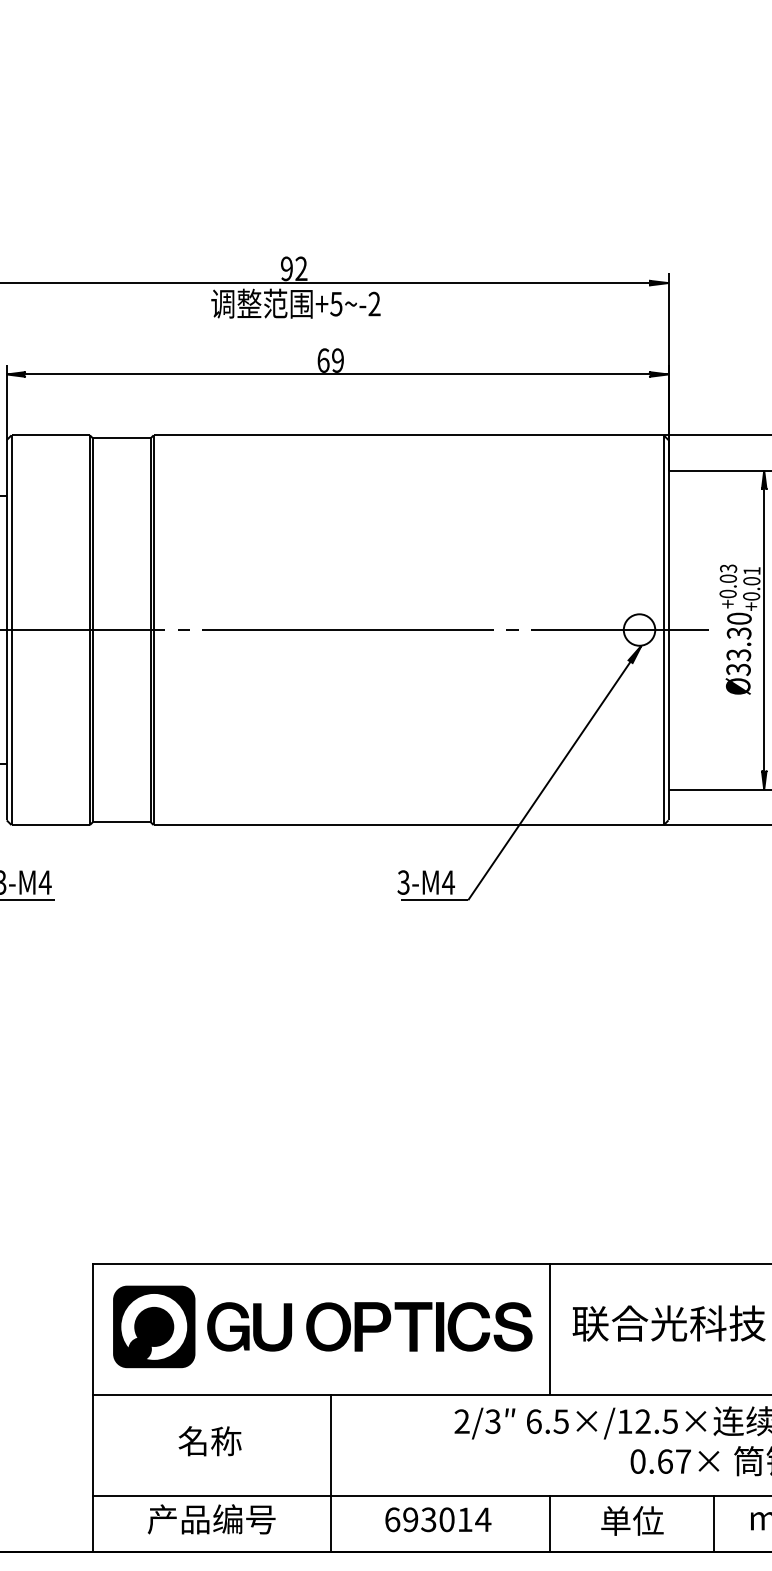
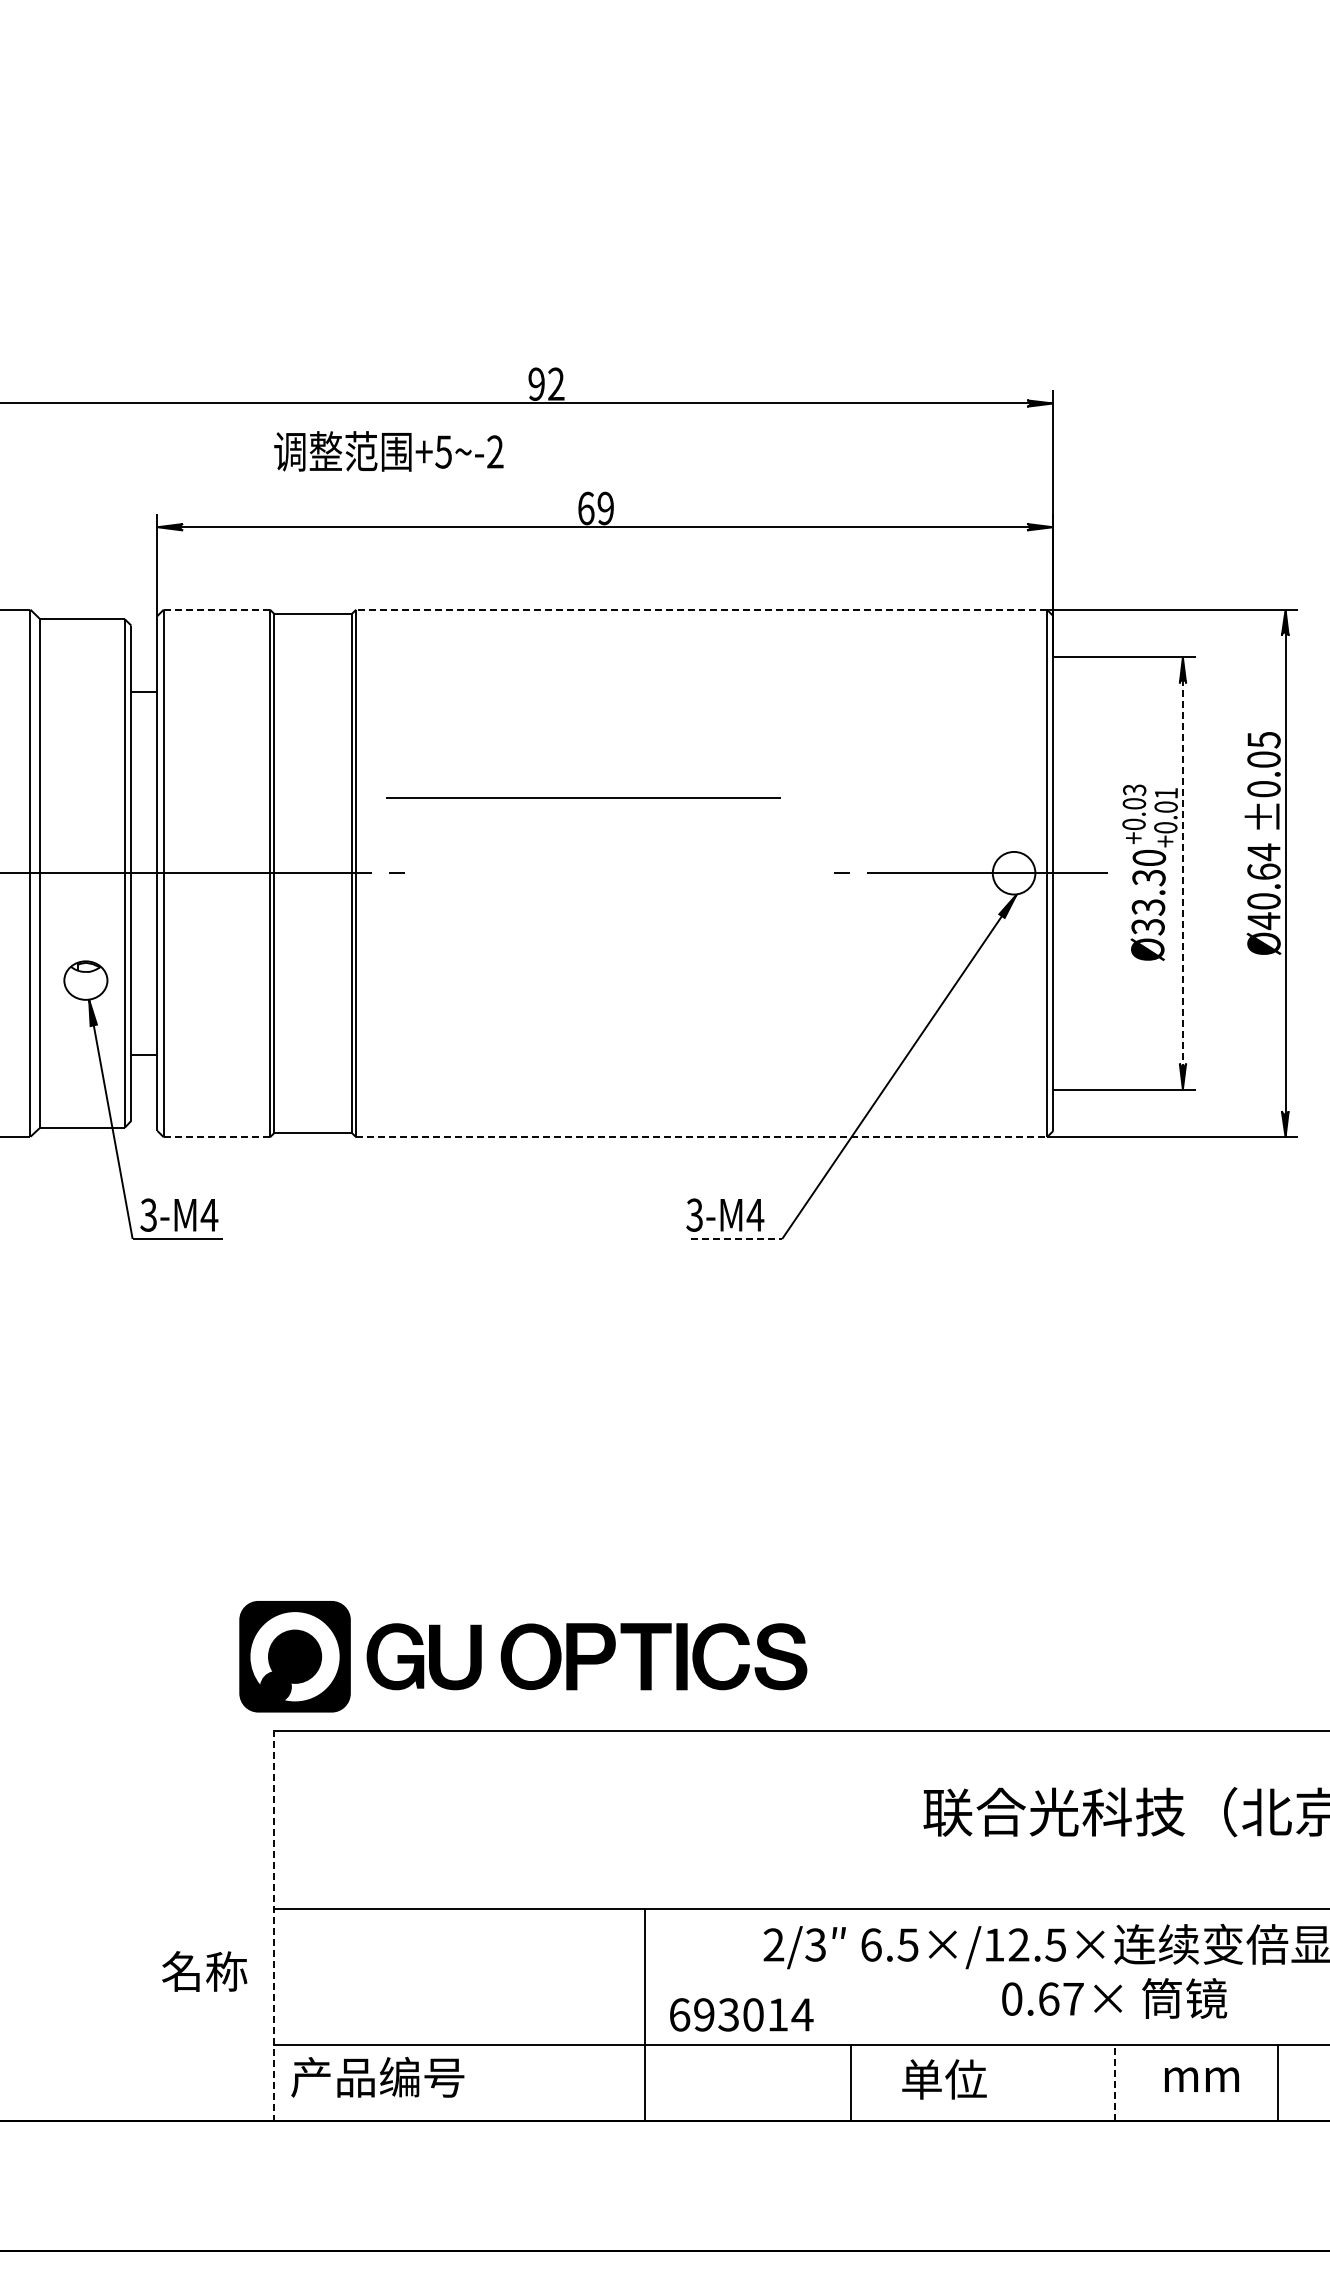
text: (295, 303) -> (388, 451), moved
line: (50, 435) -> (216, 609), solid -> dashed
line: (408, 435) -> (701, 609), solid -> dashed
line: (348, 629) -> (583, 797), moved
line: (763, 630) -> (1182, 874), solid -> dashed
line: (51, 825) -> (217, 1137), solid -> dashed
line: (409, 825) -> (702, 1137), solid -> dashed
line: (434, 899) -> (736, 1238), solid -> dashed
part: (322, 1326) -> (523, 1656), moved
line: (549, 1328) -> (892, 1819), removed
line: (93, 1407) -> (274, 1926), solid -> dashed
text: (209, 1441) -> (204, 1971), moved
line: (330, 1472) -> (644, 2014), moved
text: (211, 1518) -> (377, 2076), moved
text: (438, 1519) -> (741, 2014), moved
text: (632, 1520) -> (944, 2079), moved
line: (549, 1523) -> (850, 2082), moved
line: (713, 1523) -> (1114, 2082), solid -> dashed

